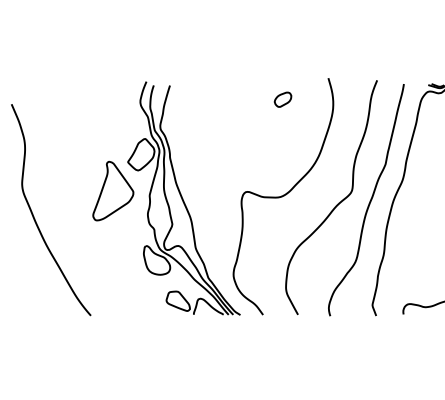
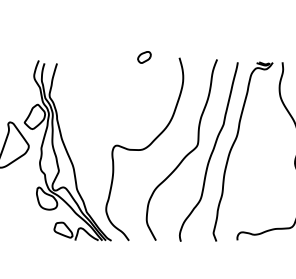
part: (282, 99) -> (144, 57), moved

